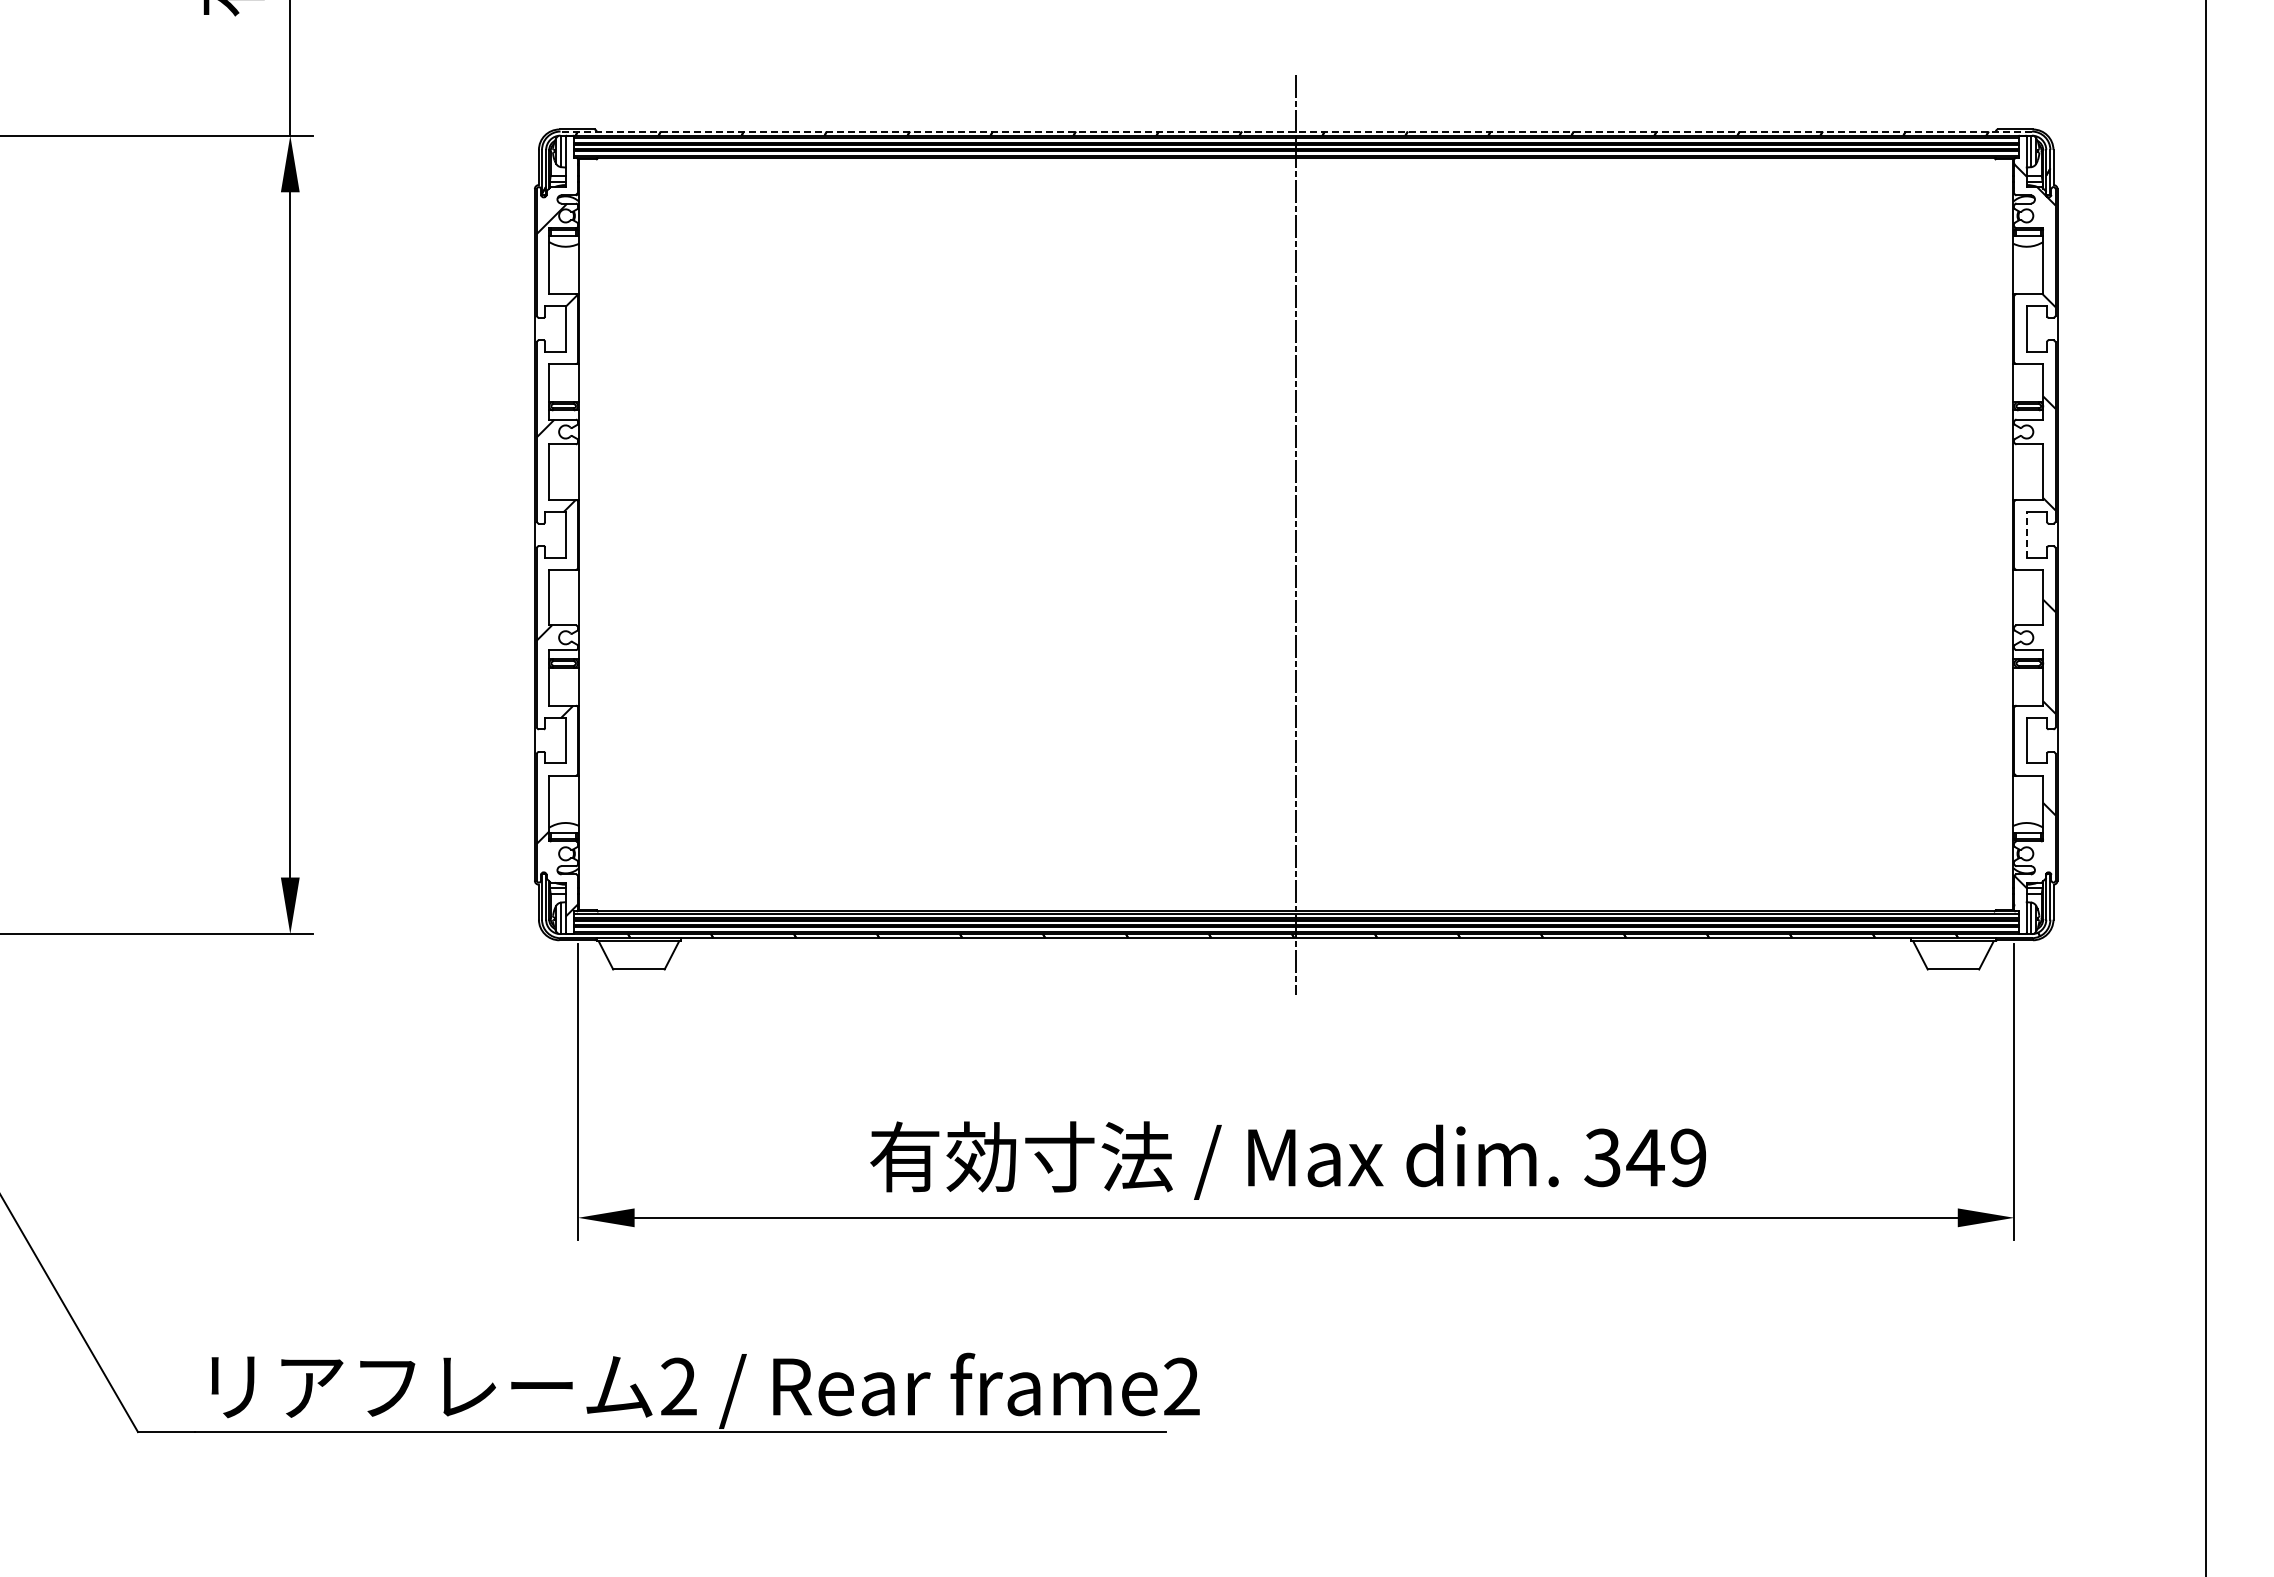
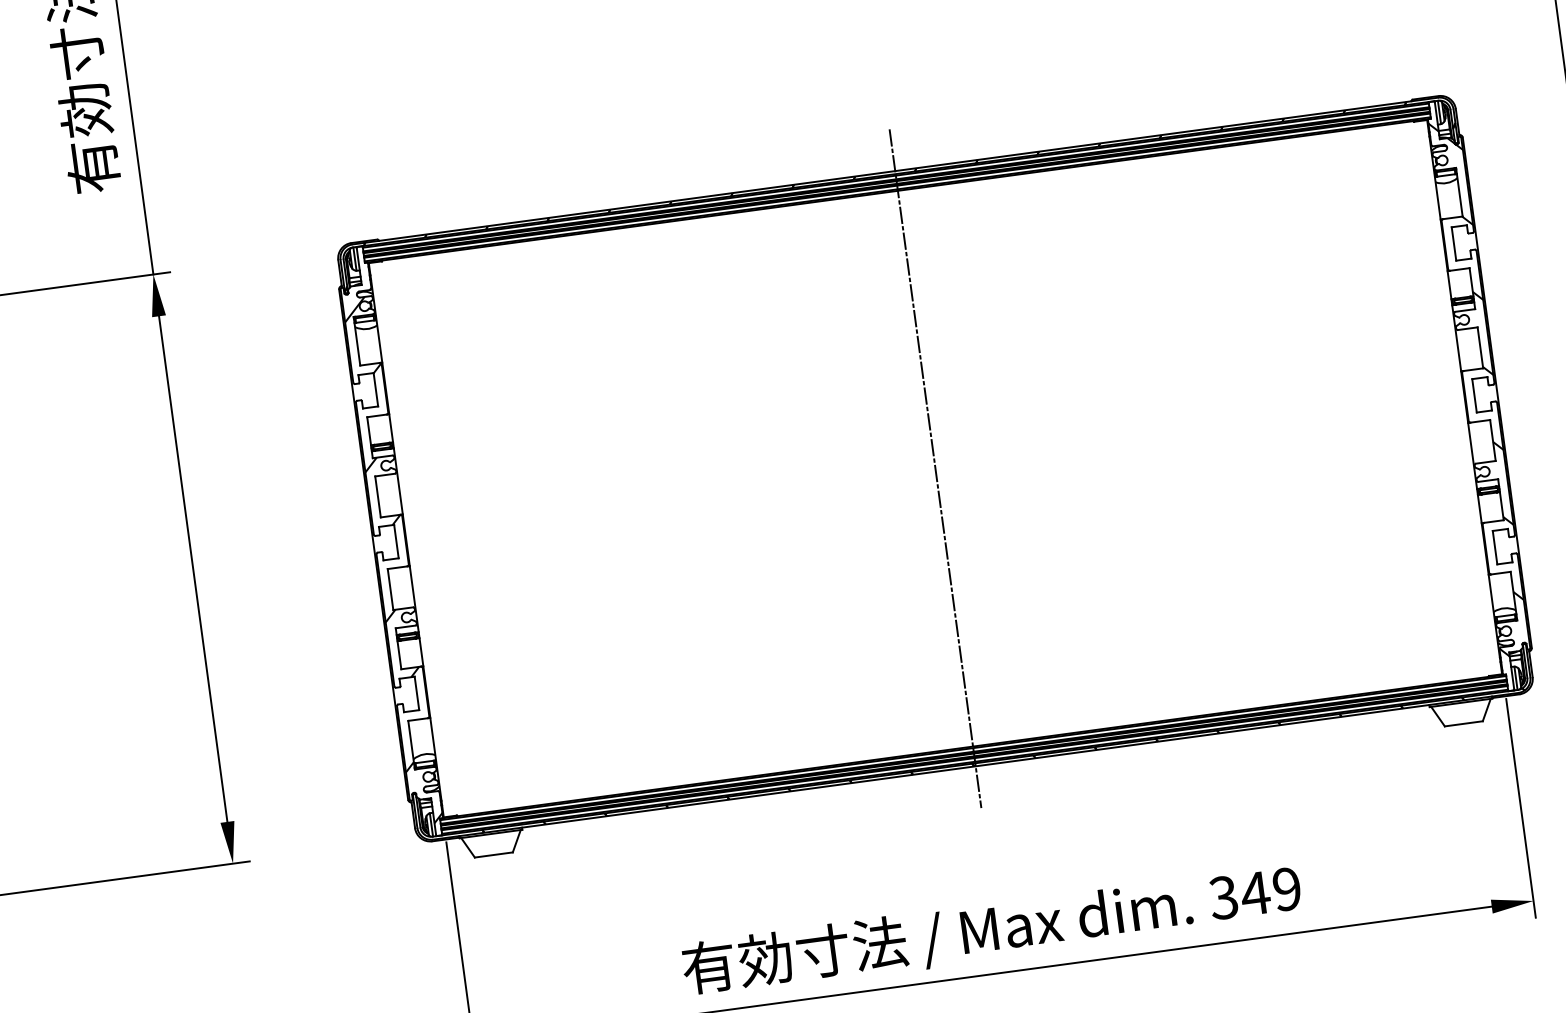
line: (1296, 131) -> (895, 171), dashed -> solid
line: (2026, 534) -> (1474, 395), dashed -> solid

